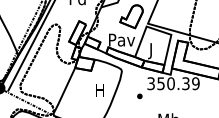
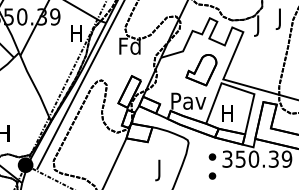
text: (151, 50) -> (227, 115), J -> H
part: (139, 81) -> (212, 156), added
text: (100, 92) -> (159, 170), H -> J

